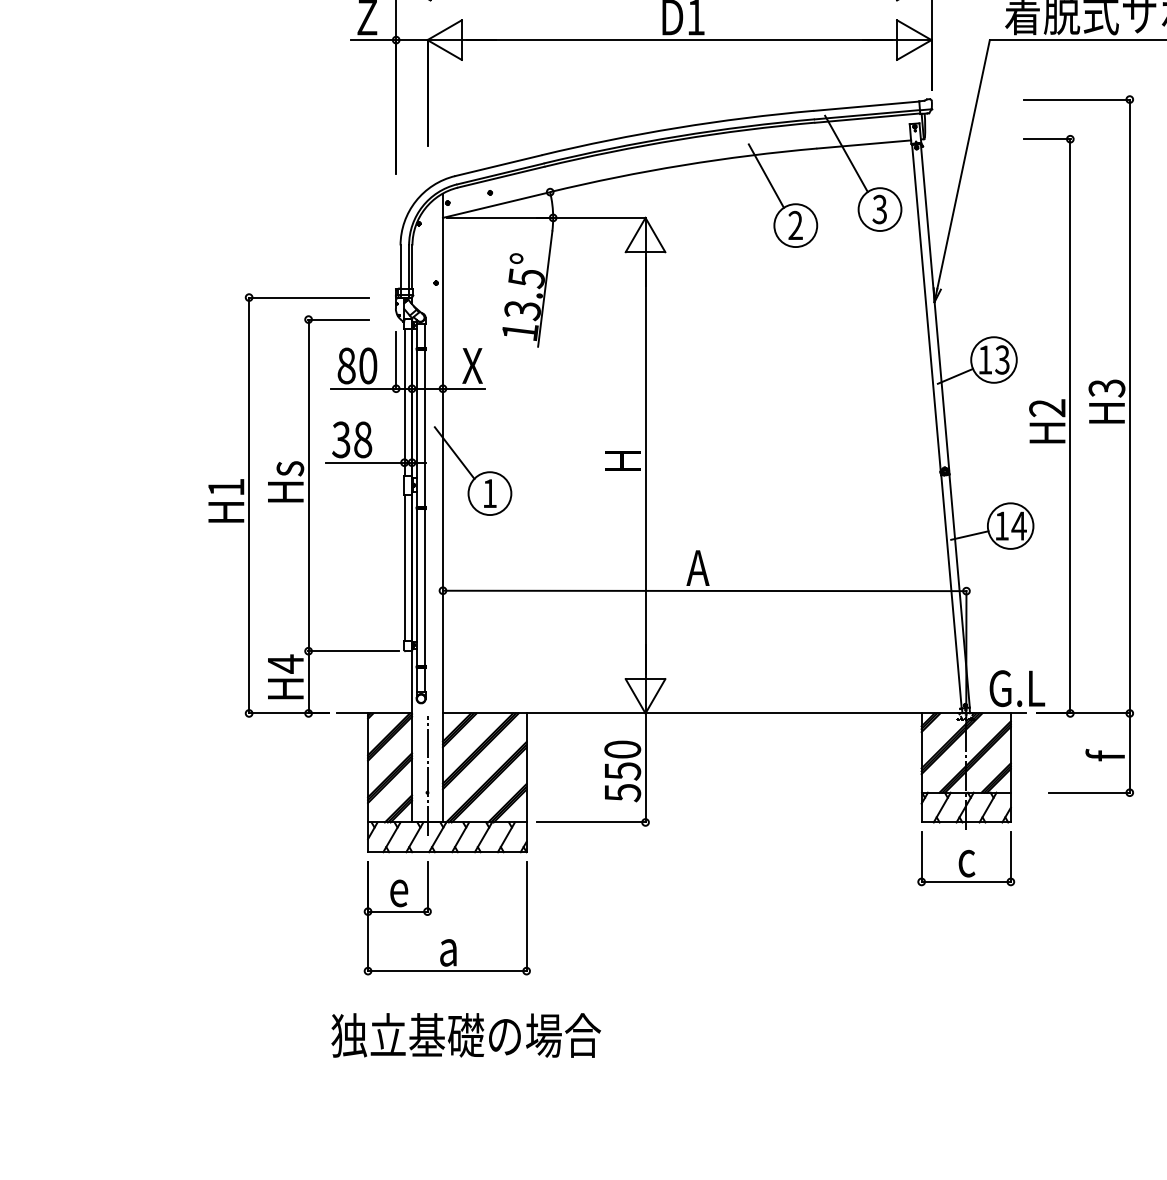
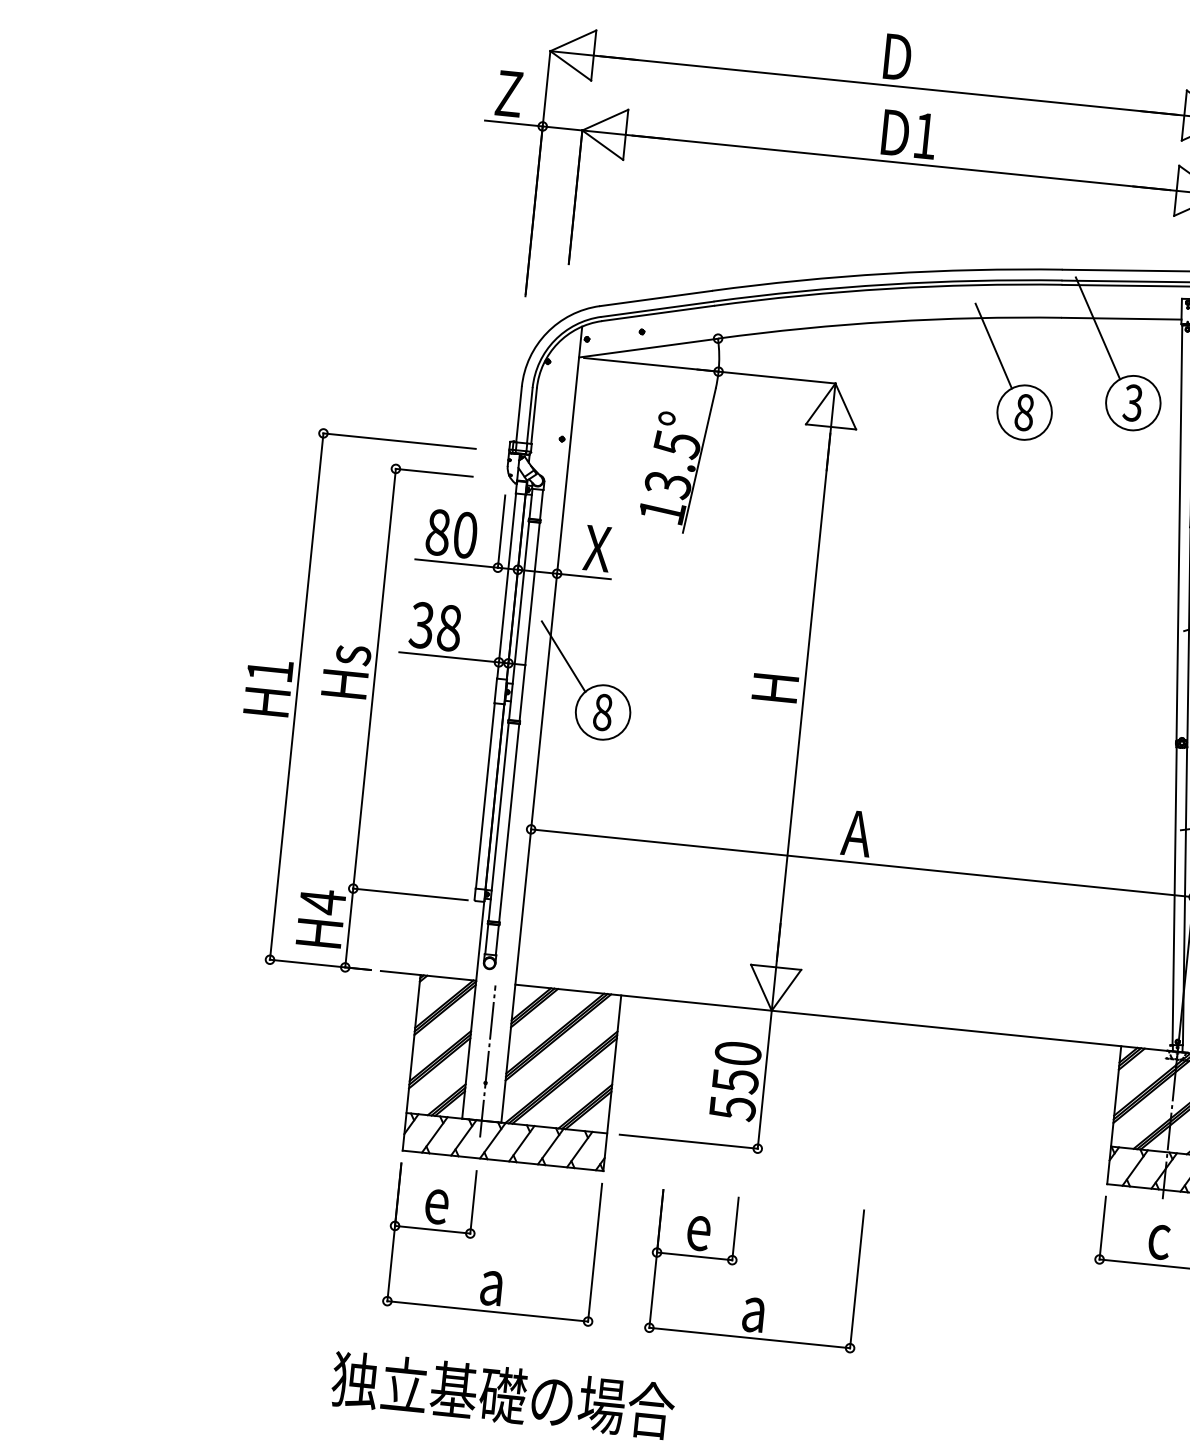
text: (795, 225) -> (1024, 412), 2 -> 8
text: (489, 493) -> (602, 712), 1 -> 8
part: (638, 913) -> (737, 1263), added

